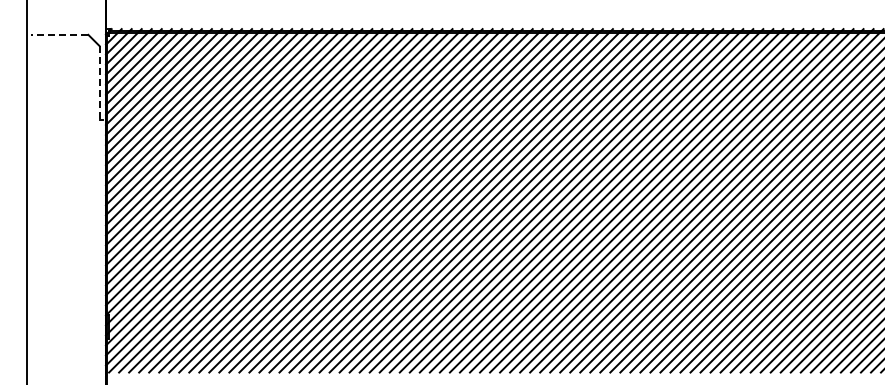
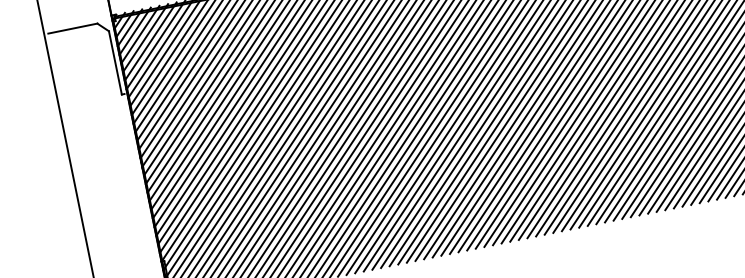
line: (59, 34) -> (72, 28), dashed -> solid
line: (99, 82) -> (115, 62), dashed -> solid

